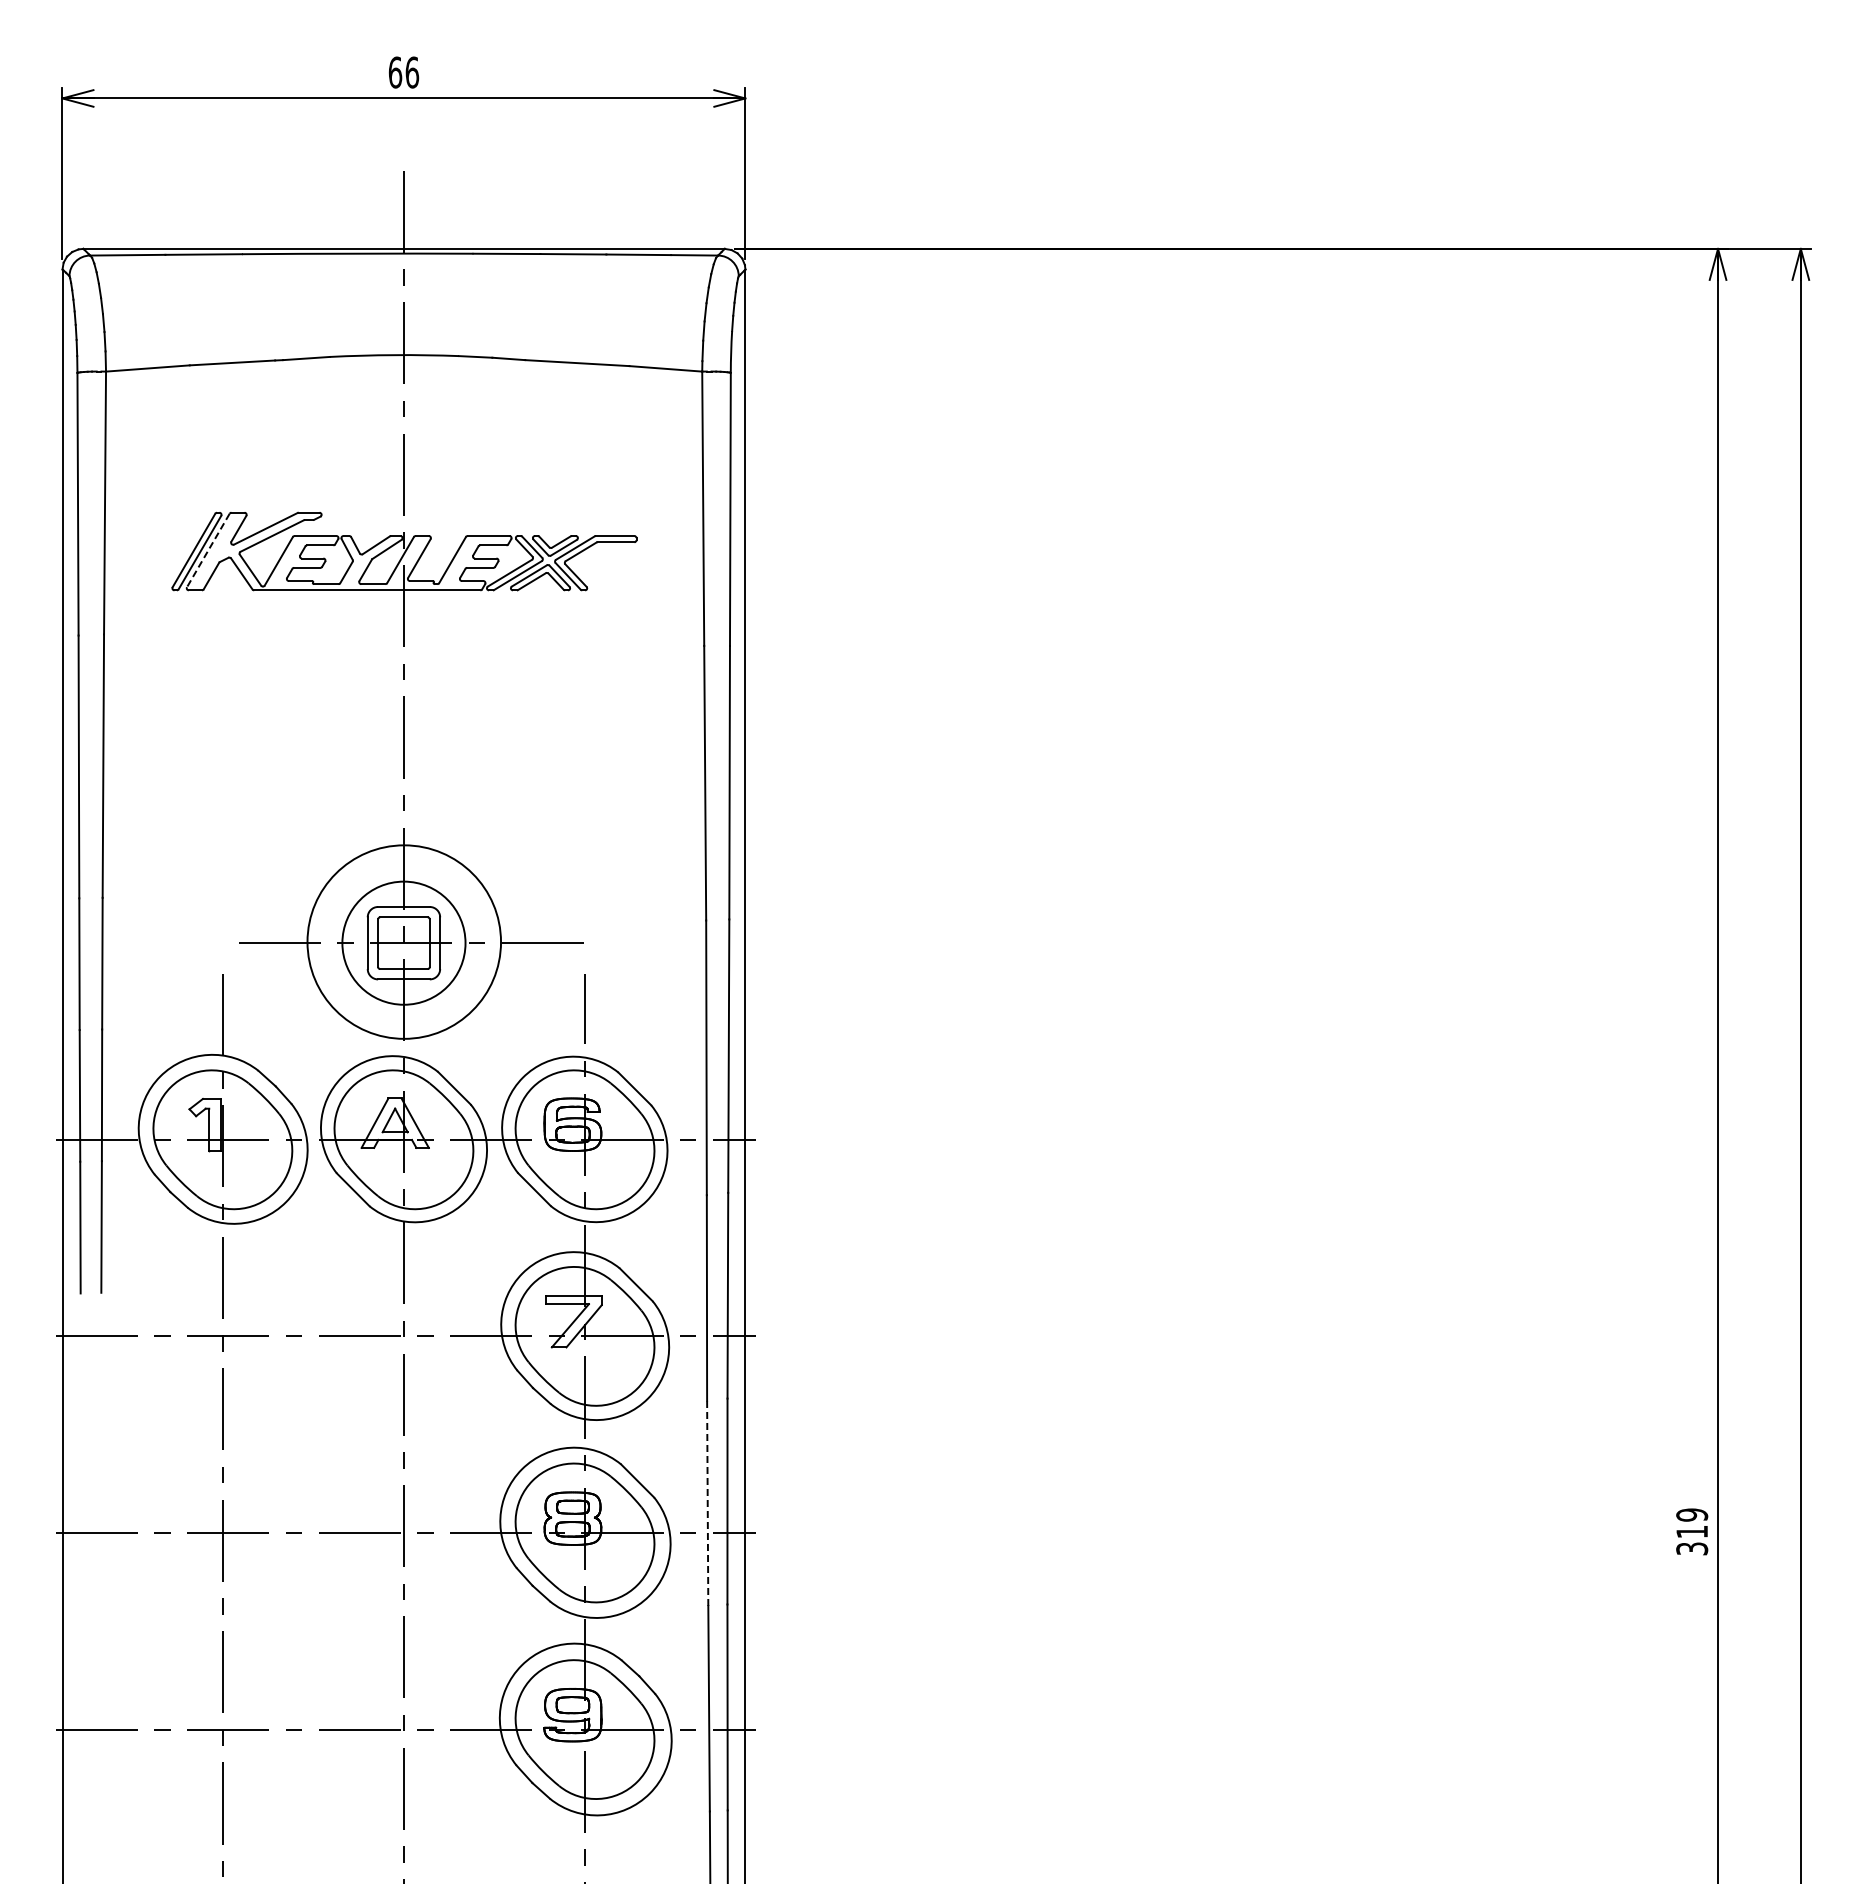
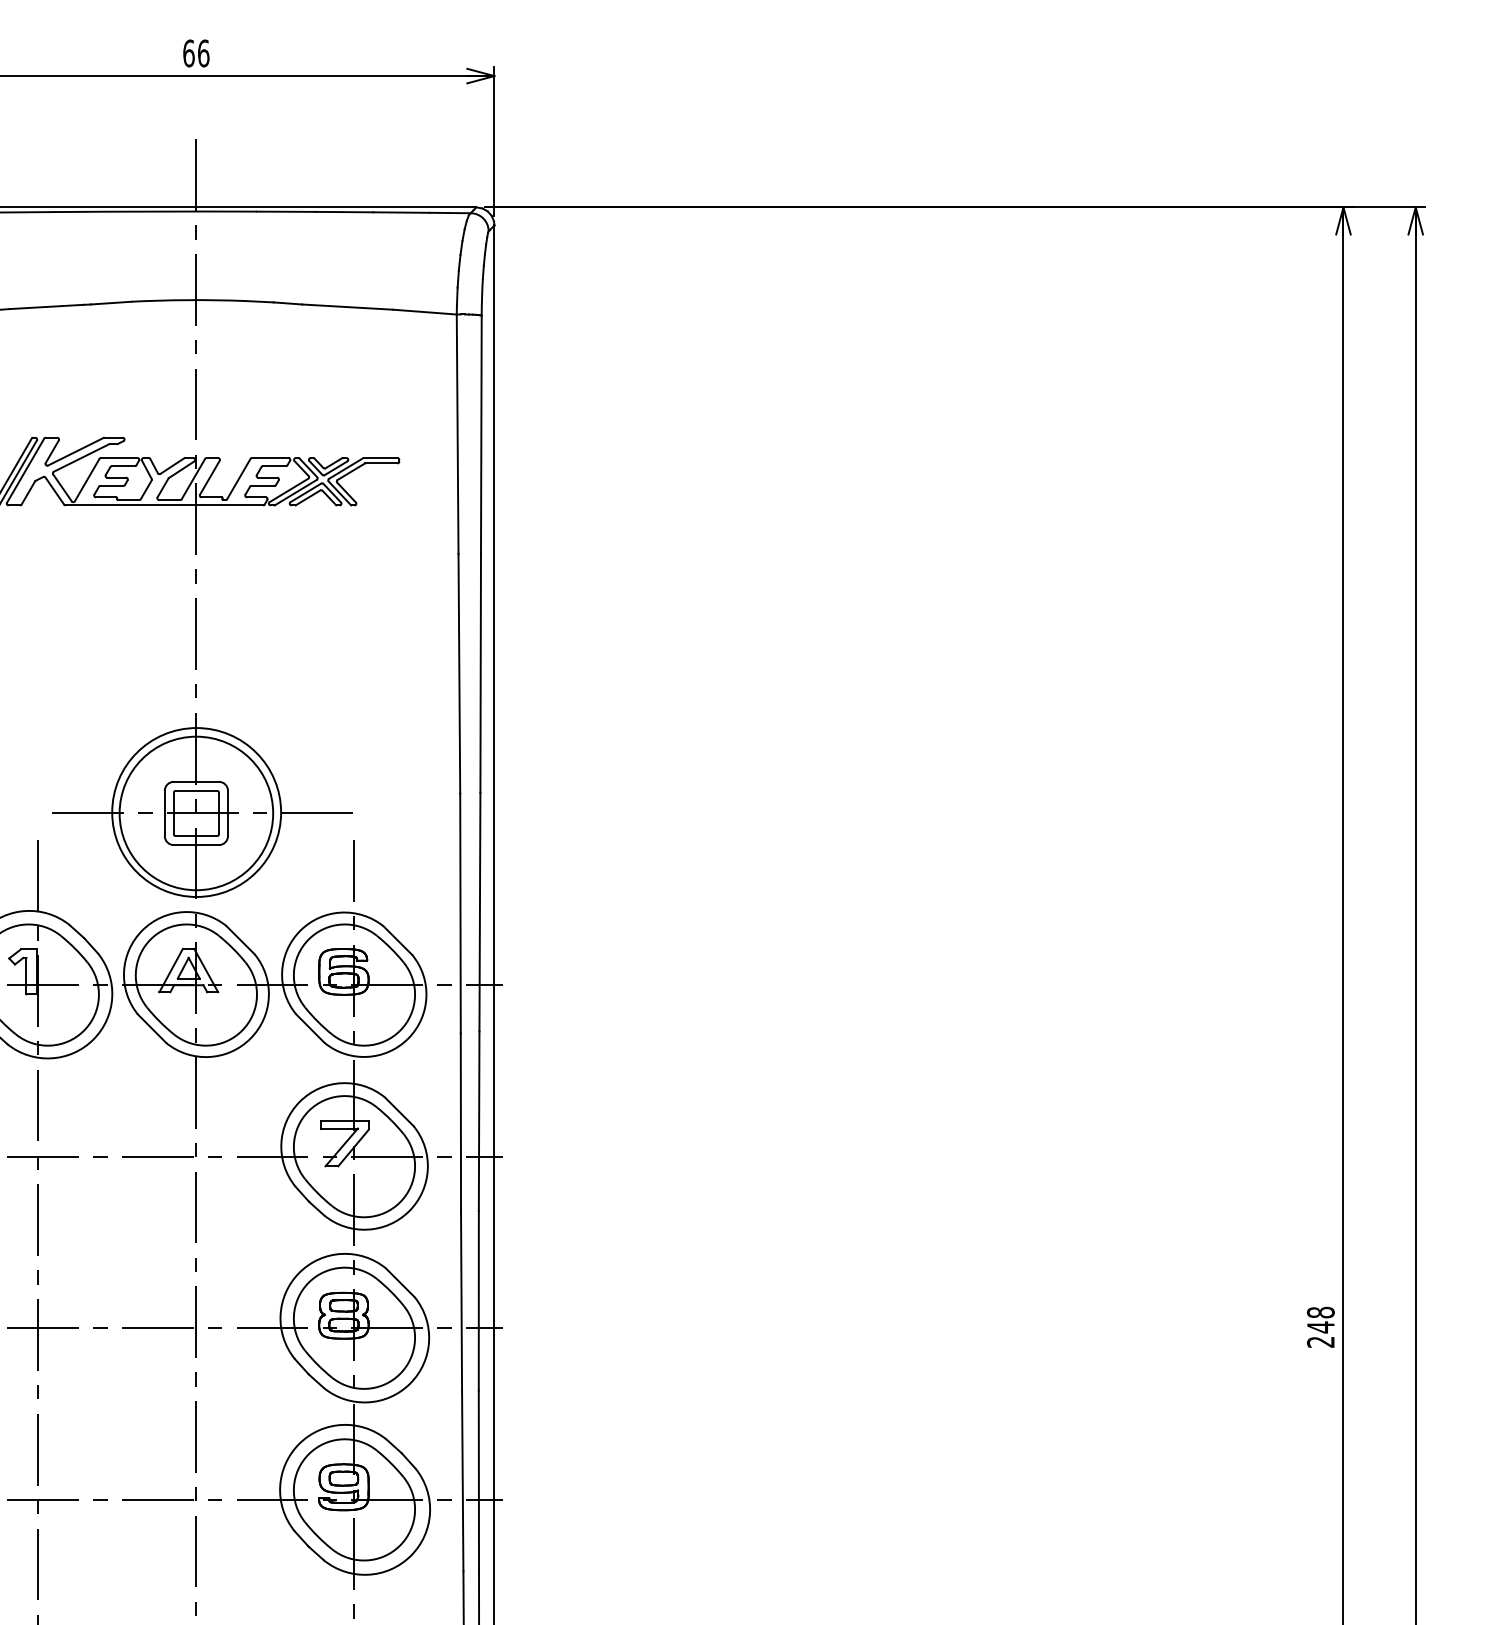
line: (208, 550) -> (25, 470), dashed -> solid
circle: (403, 943) -> (196, 813), size x1.43
line: (707, 1503) -> (461, 1302), dashed -> solid
text: (1692, 1531) -> (1321, 1326), 319 -> 248

